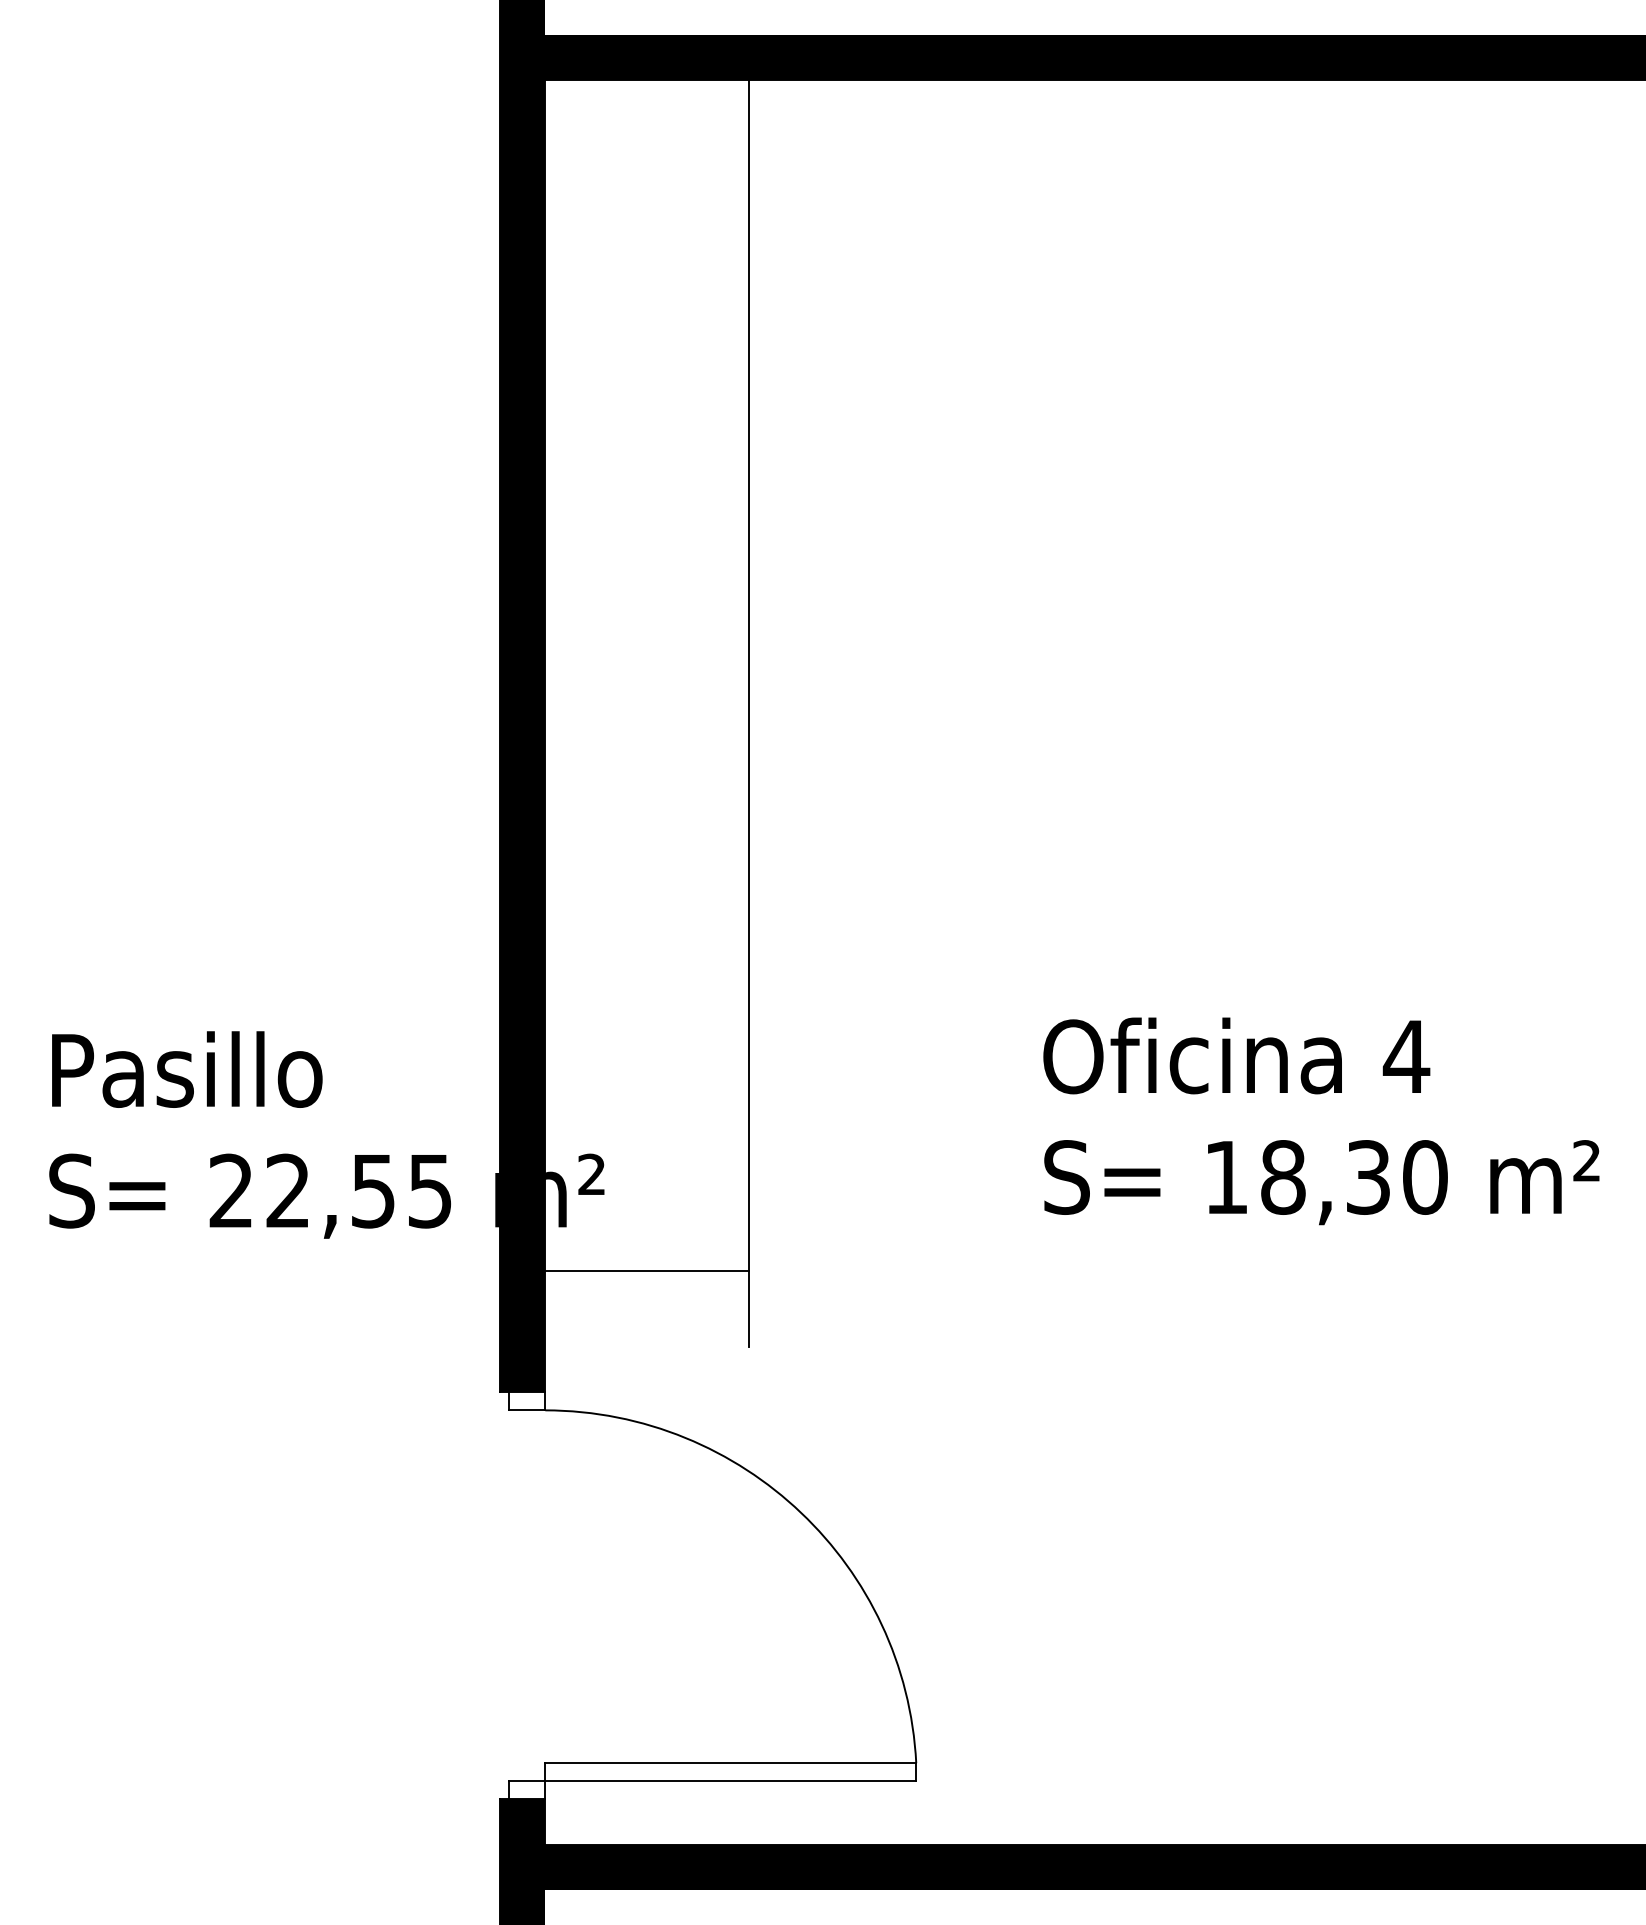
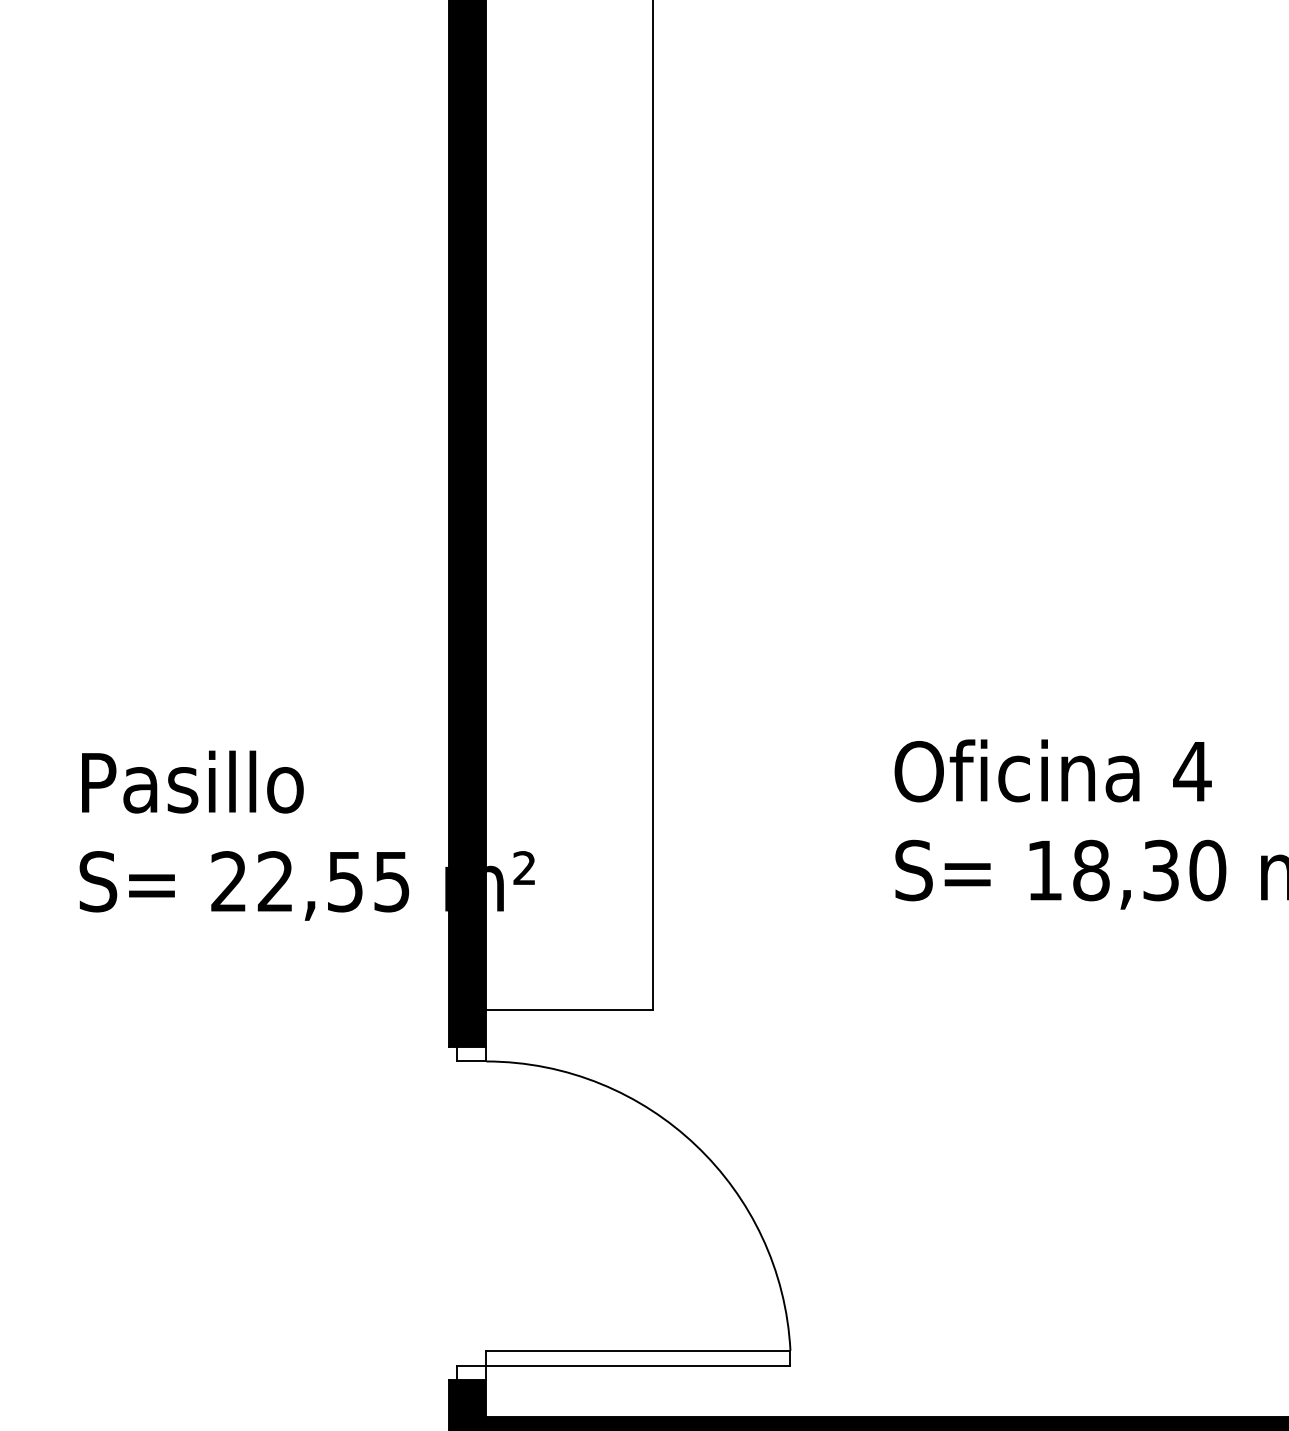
line: (646, 1271) -> (569, 1009), moved

